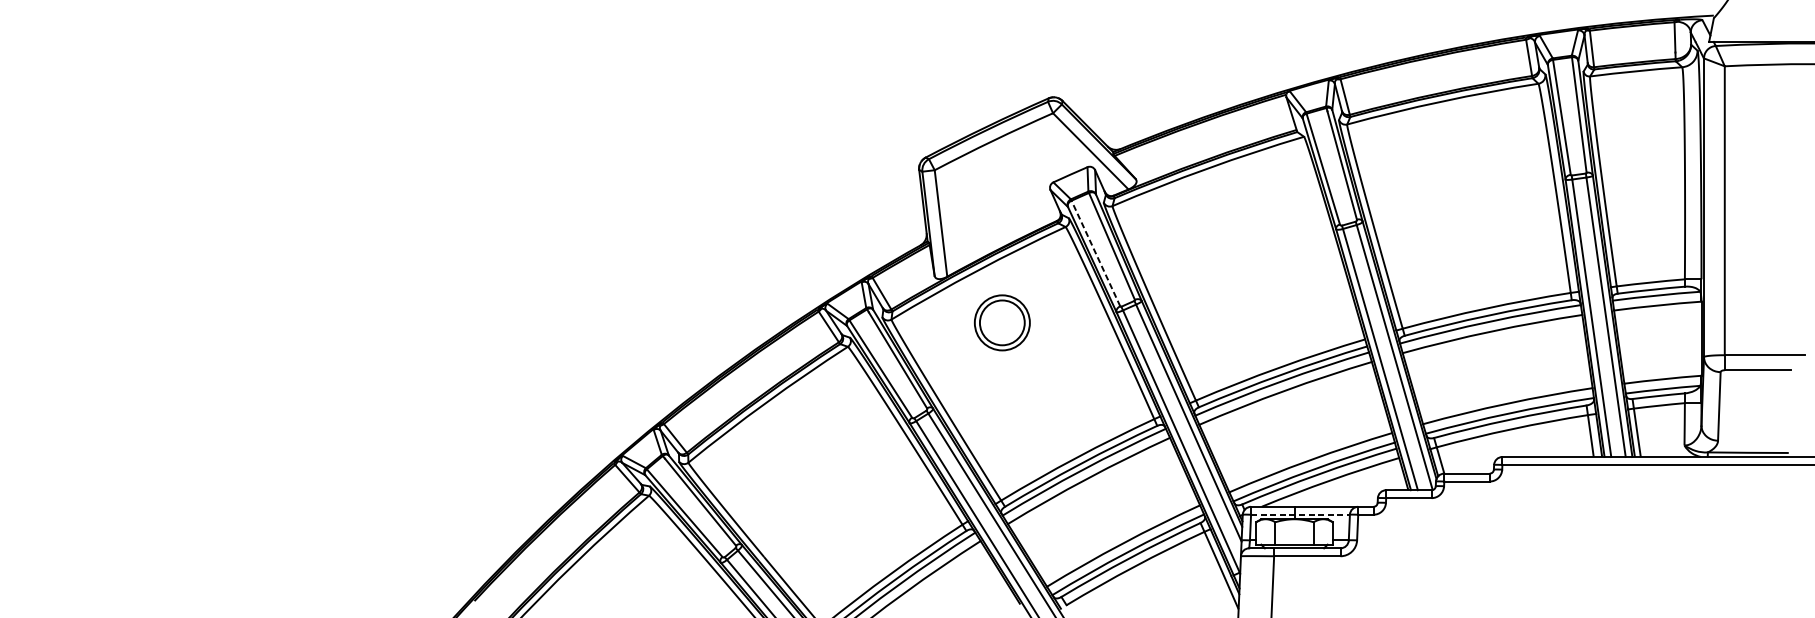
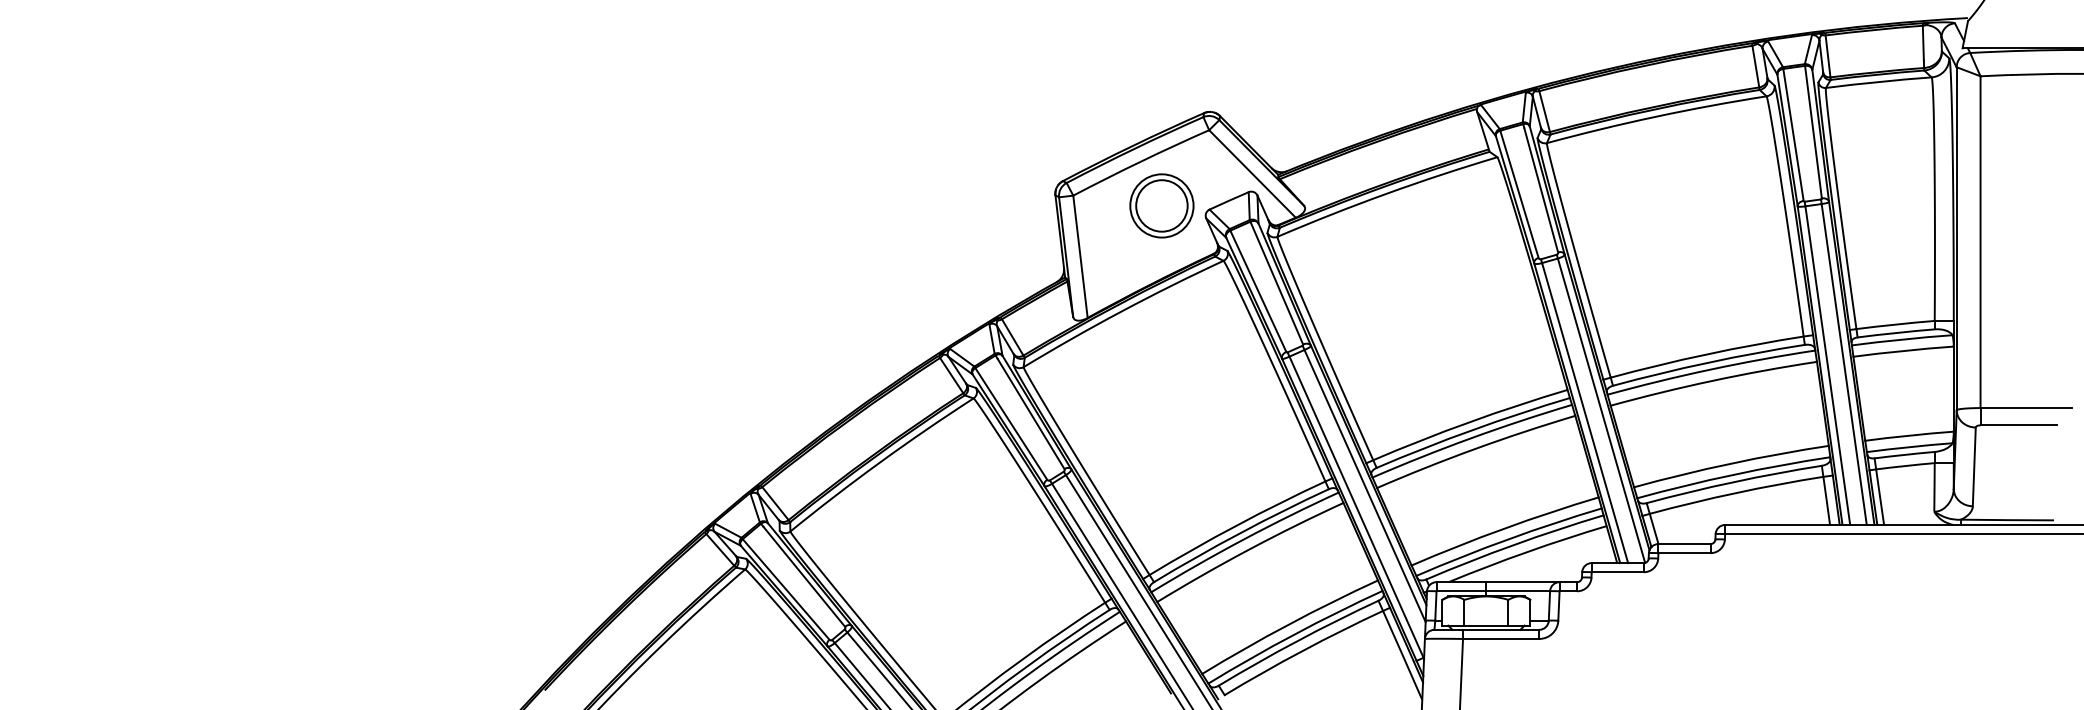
line: (1096, 253) -> (1258, 291), dashed -> solid
part: (1001, 322) -> (1161, 205), moved
line: (1300, 514) -> (1493, 591), dashed -> solid

